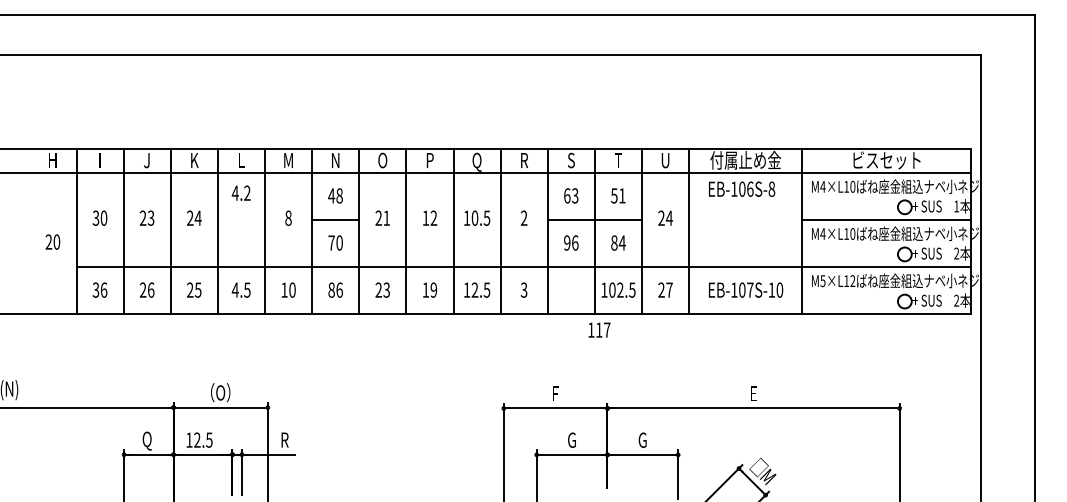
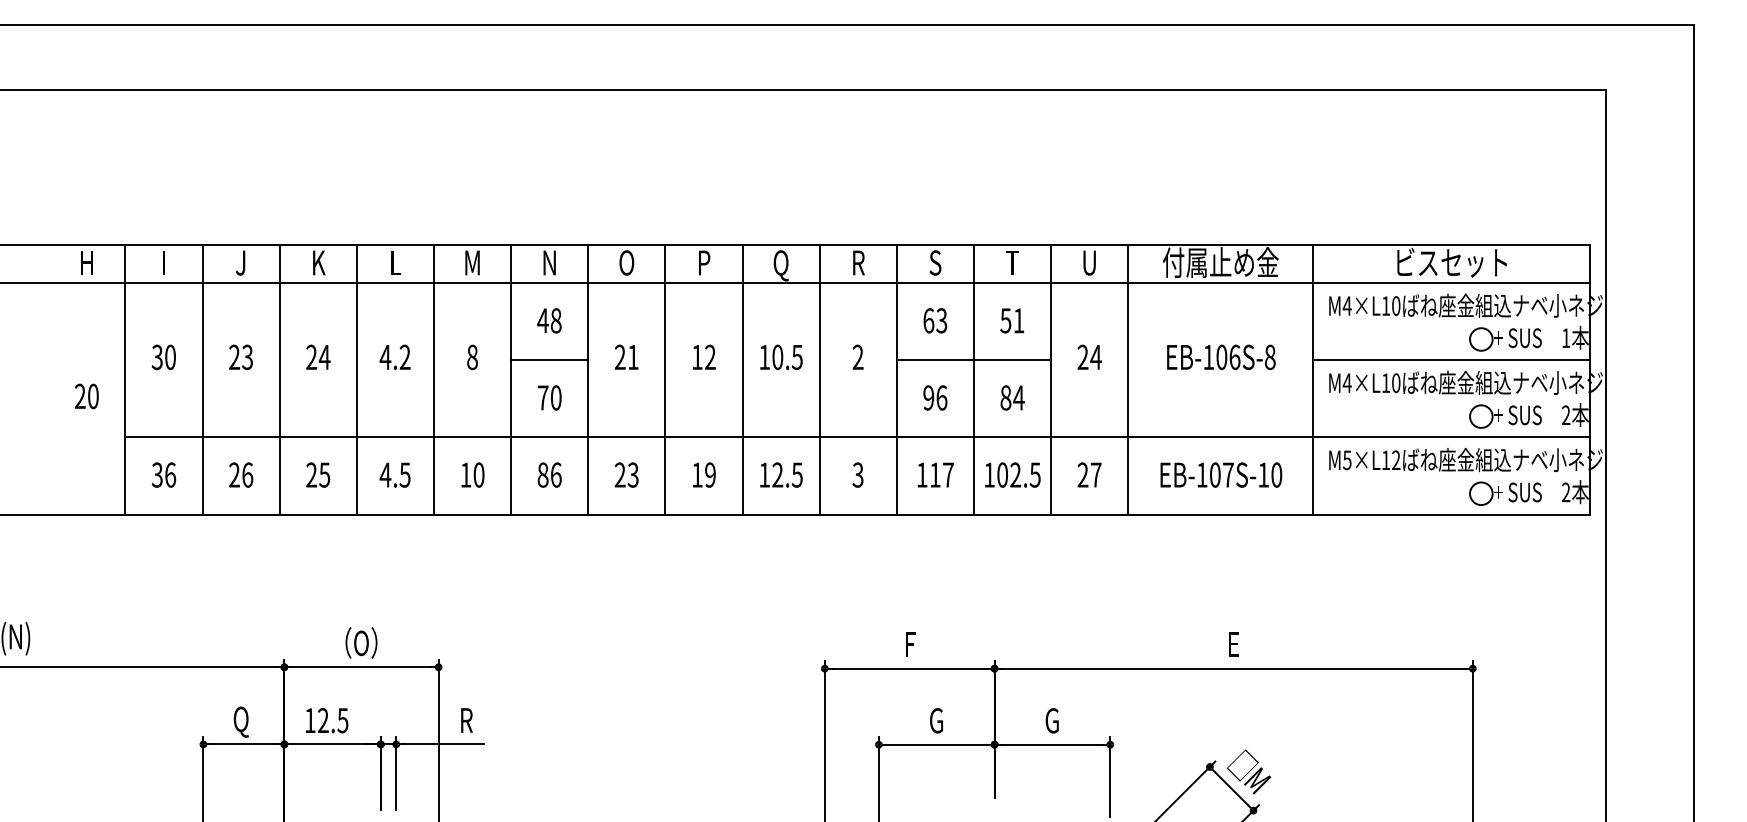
text: (742, 188) -> (1222, 356), moved
text: (240, 192) -> (393, 356), moved
text: (599, 329) -> (935, 474), moved

